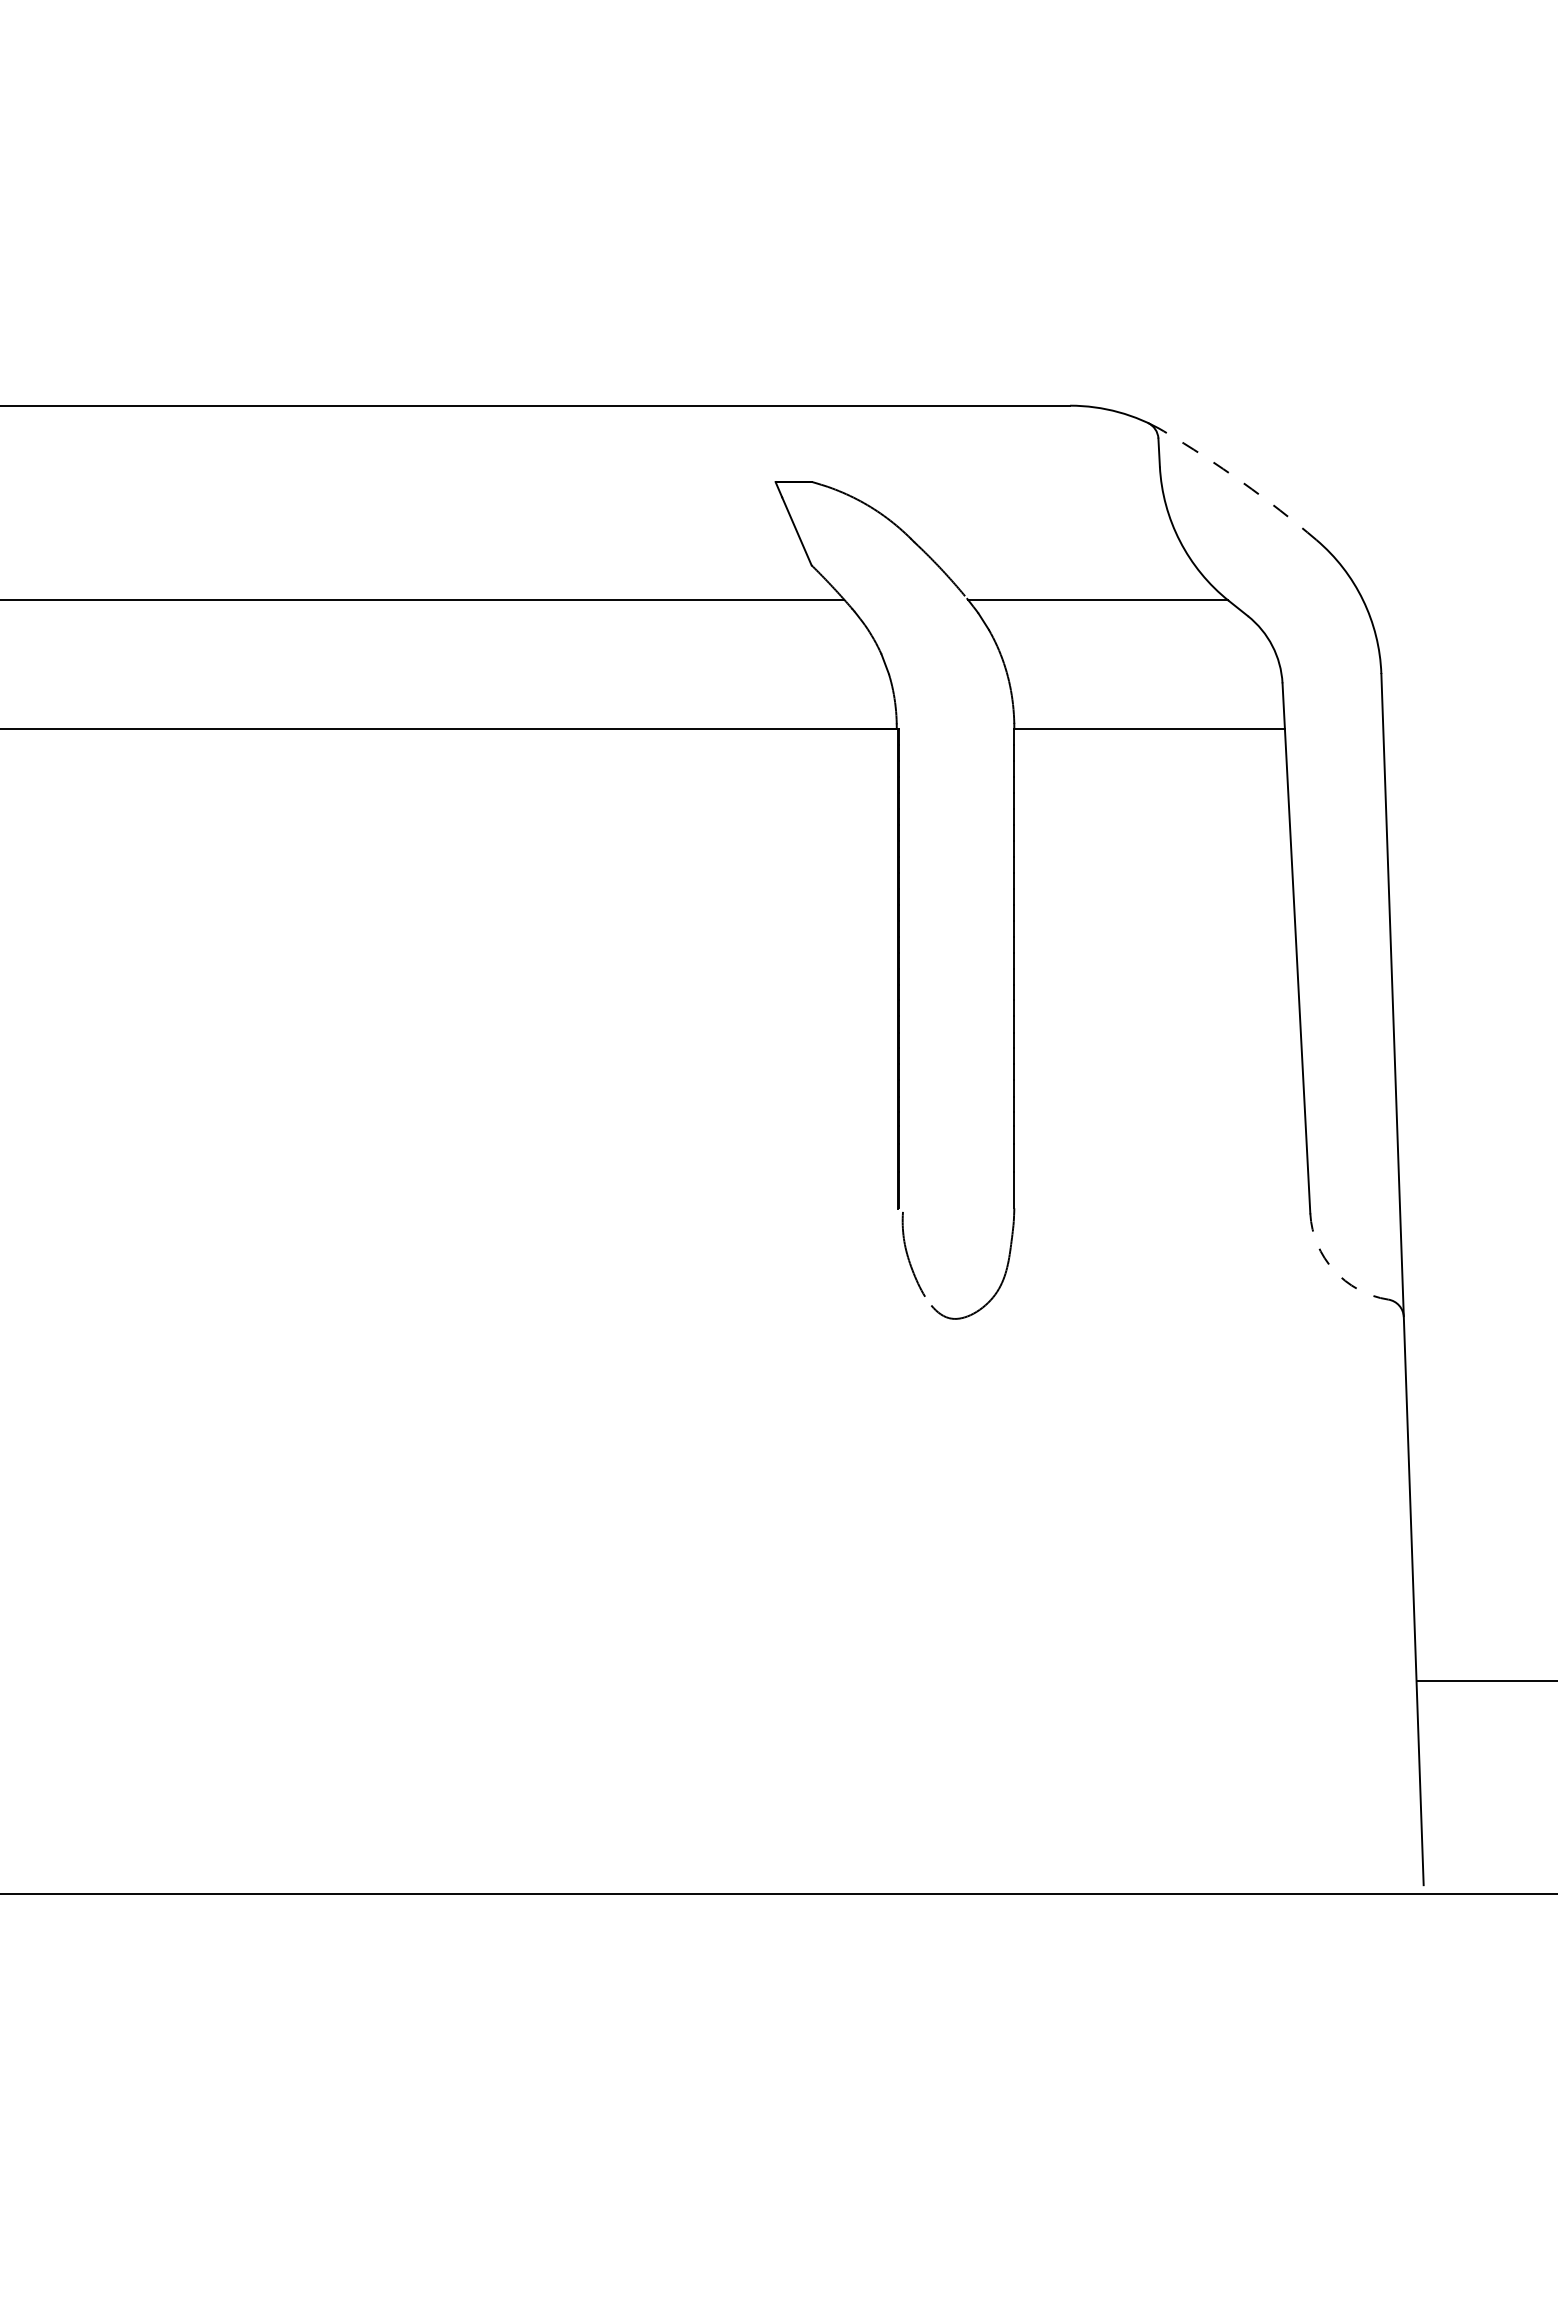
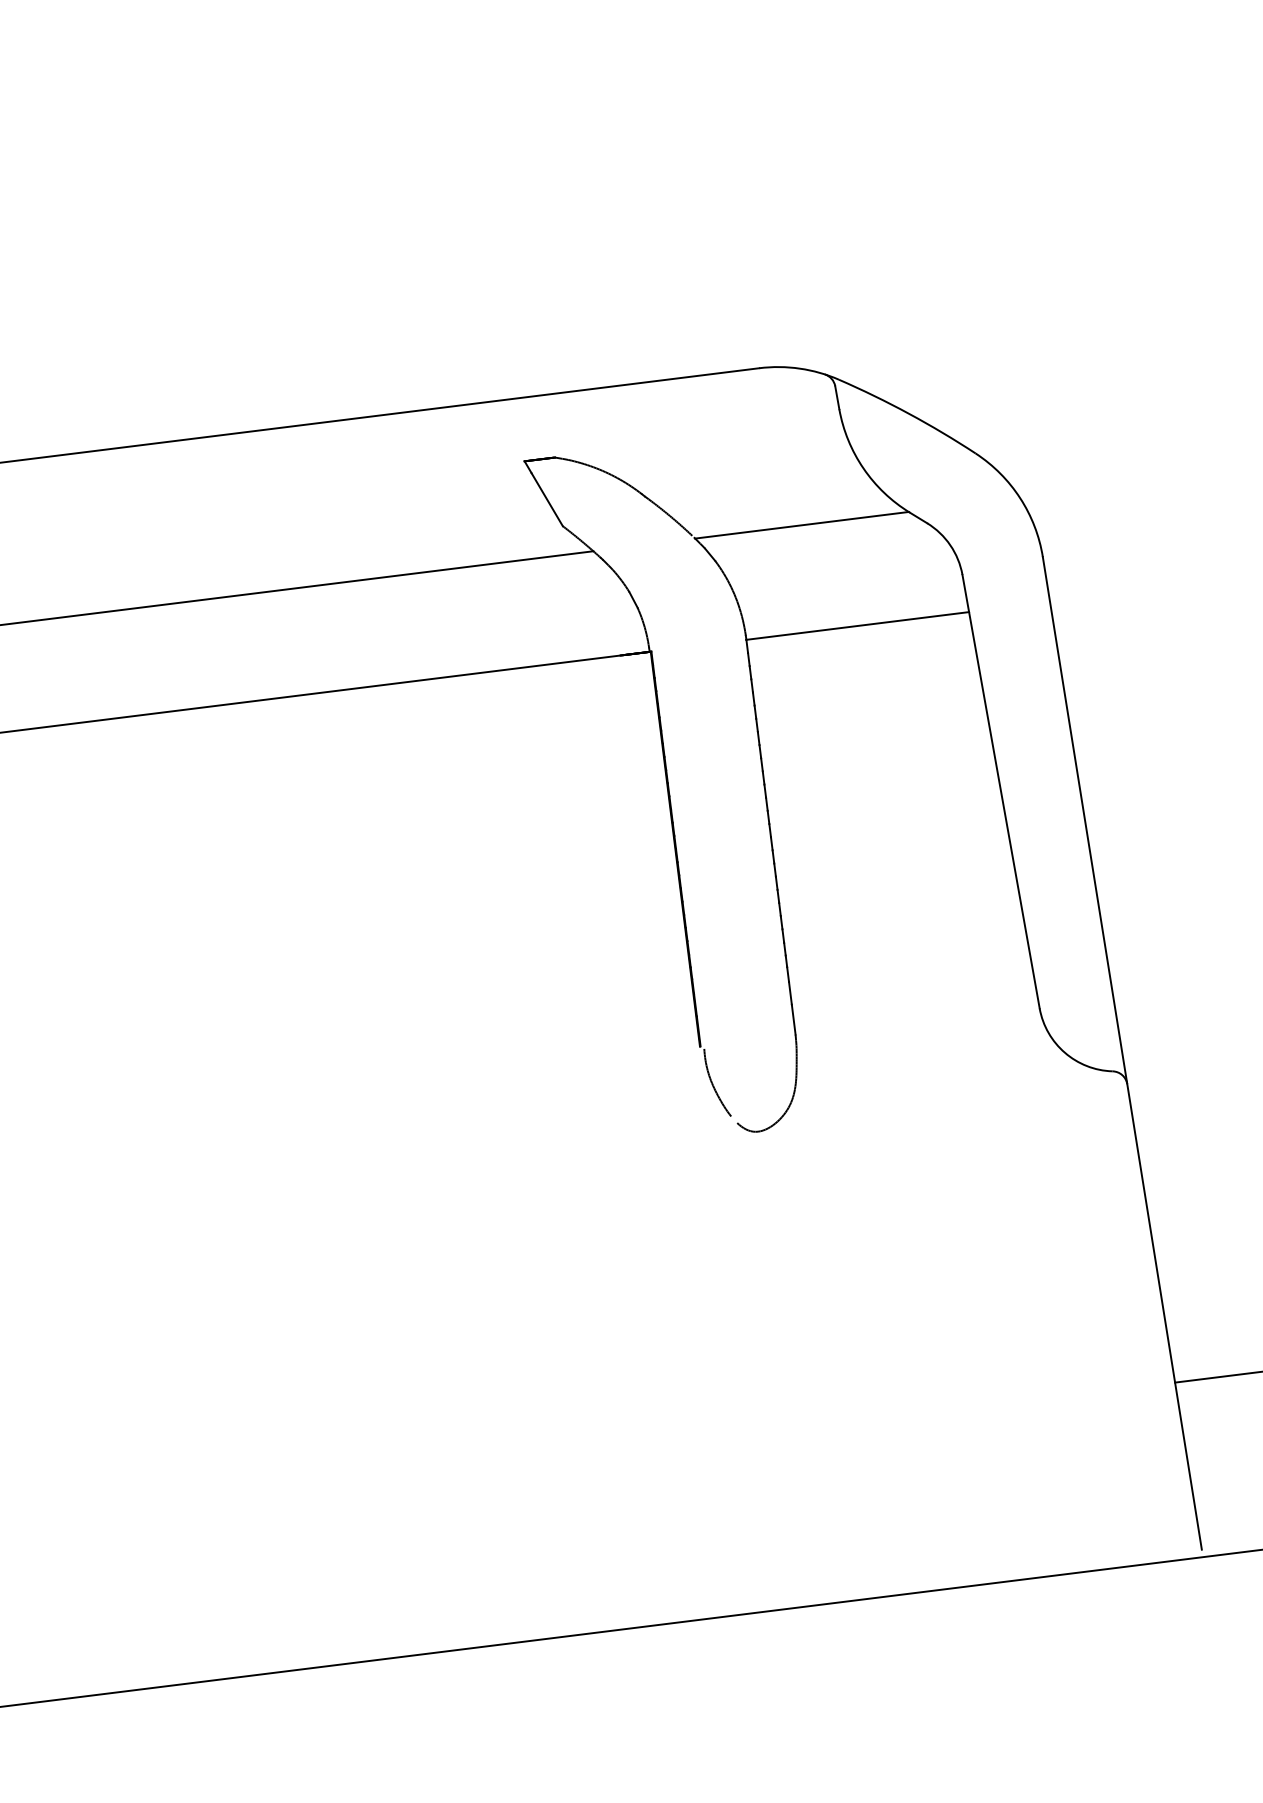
arc: (1242, 482) -> (908, 413), dashed -> solid
arc: (1333, 1270) -> (1064, 1053), dashed -> solid

